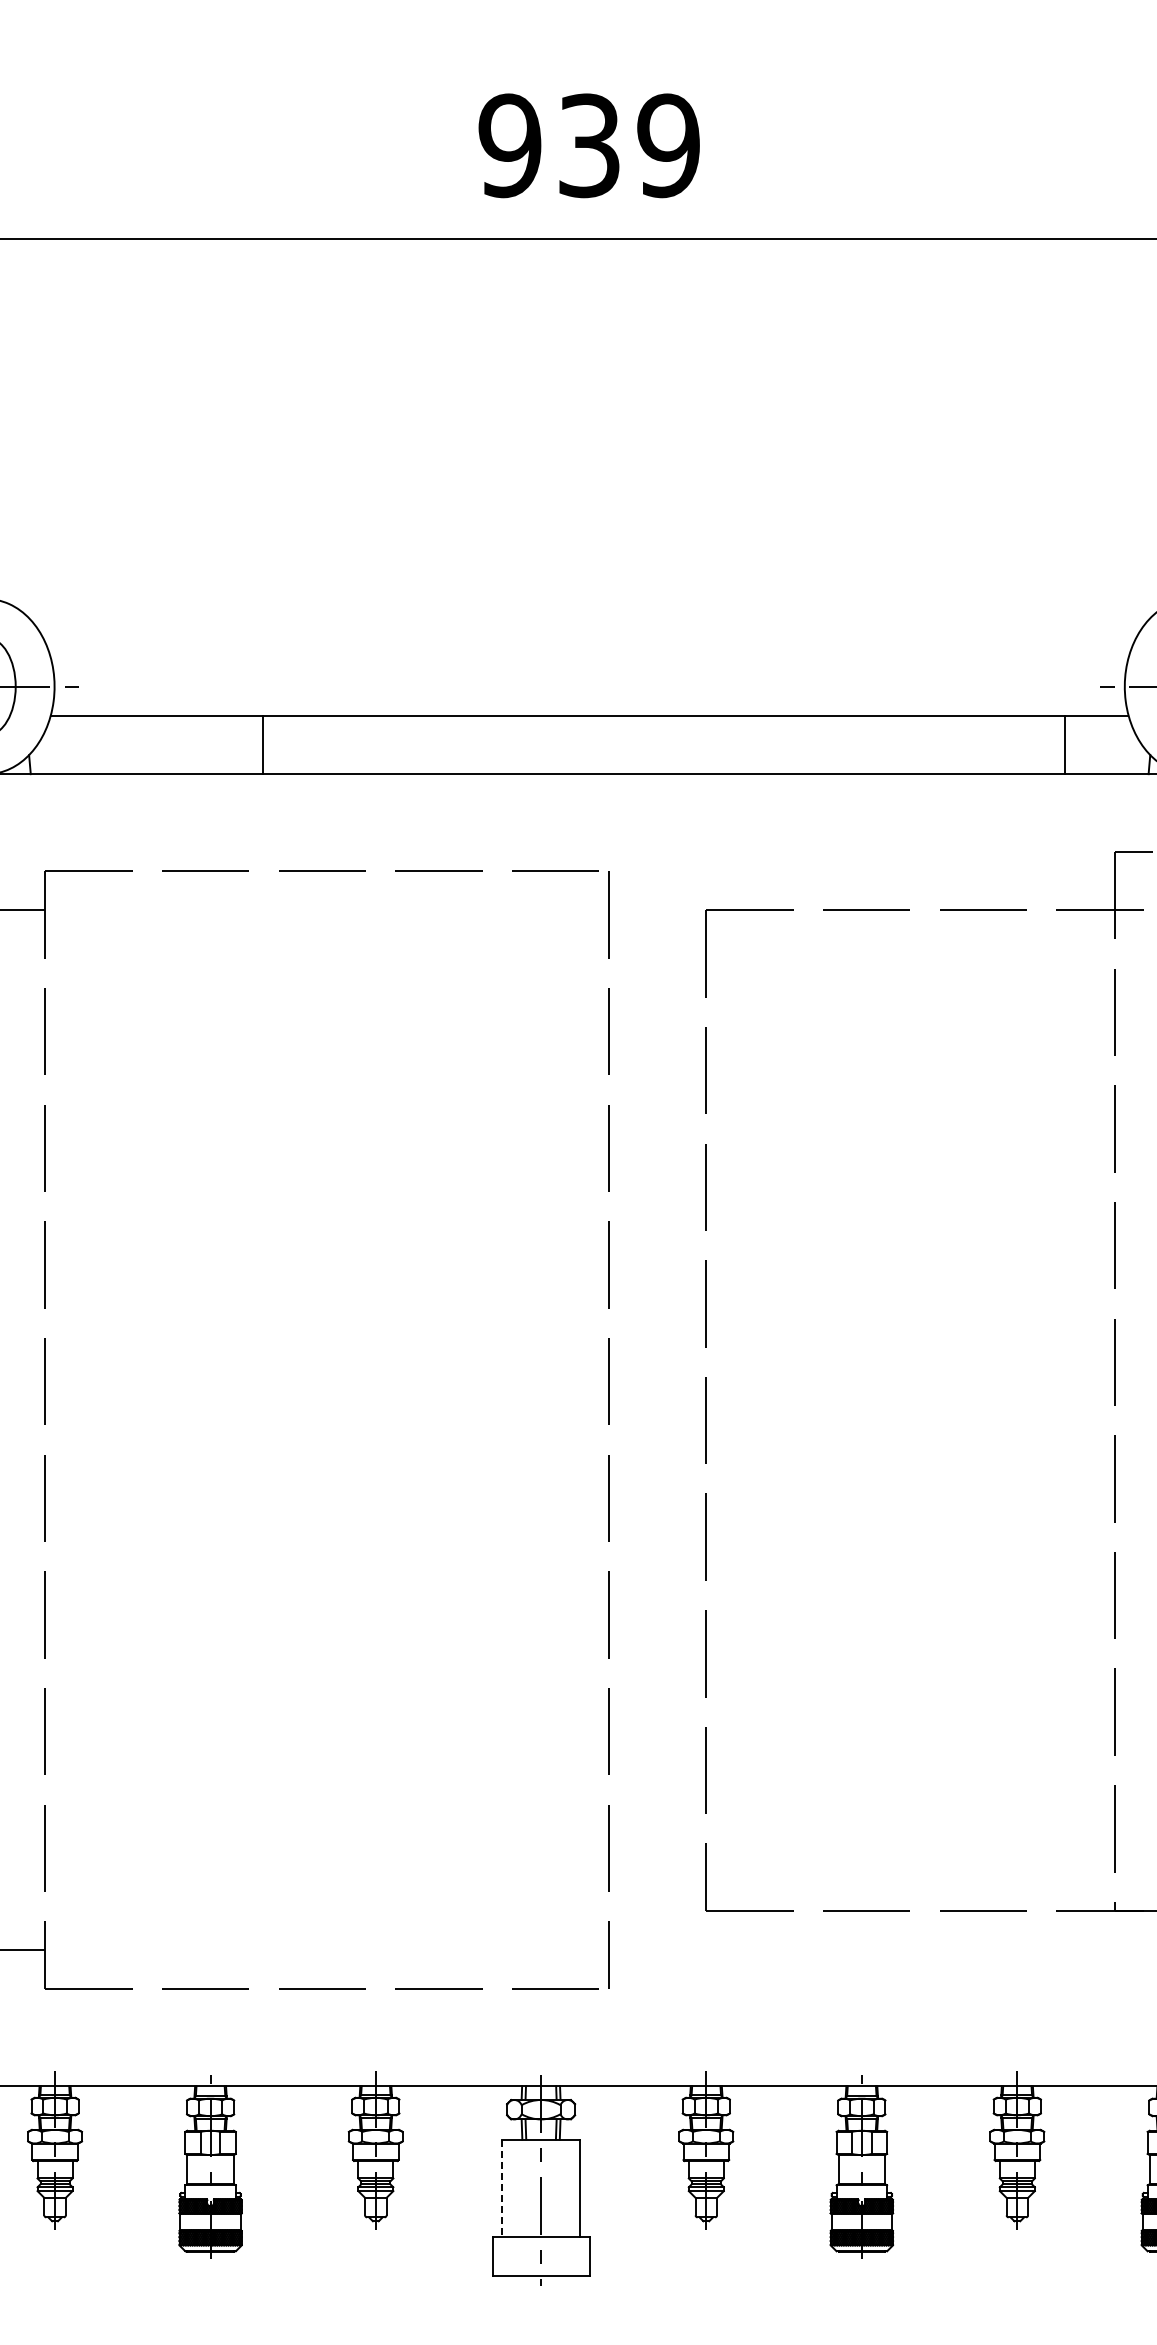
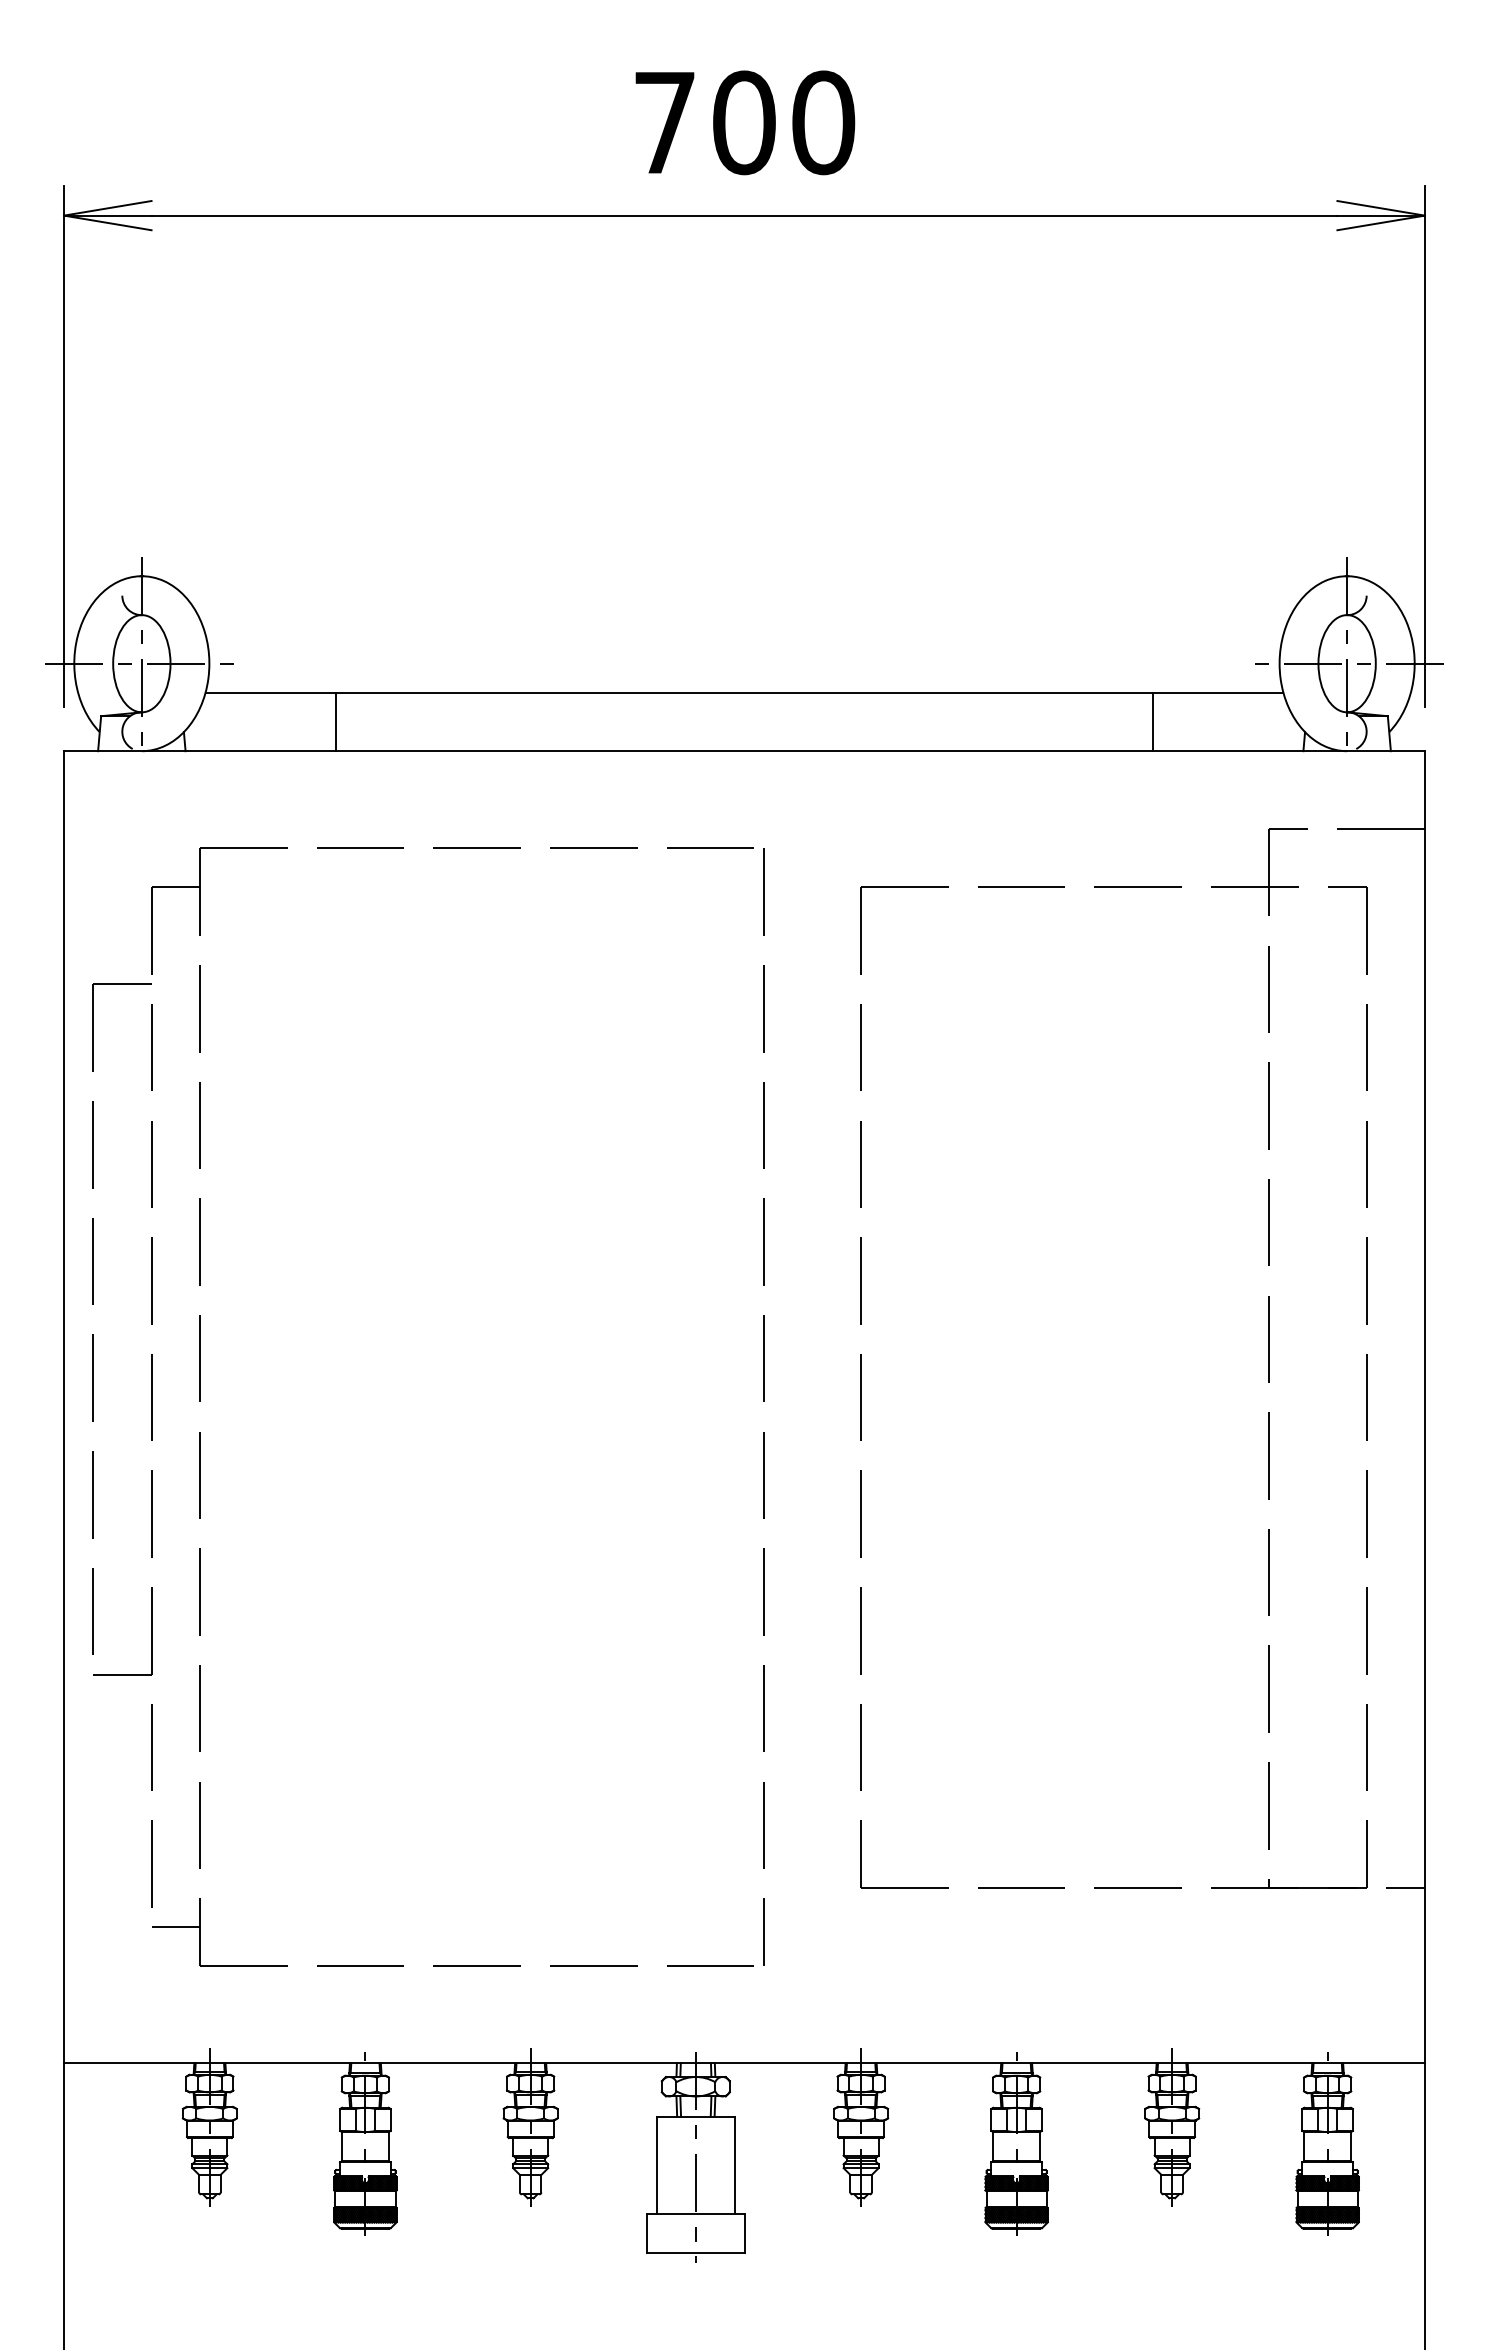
text: (589, 145) -> (744, 122), 939 -> 700
line: (263, 744) -> (336, 721), moved
line: (1064, 744) -> (1152, 721), moved
line: (502, 2188) -> (657, 2165), dashed -> solid

